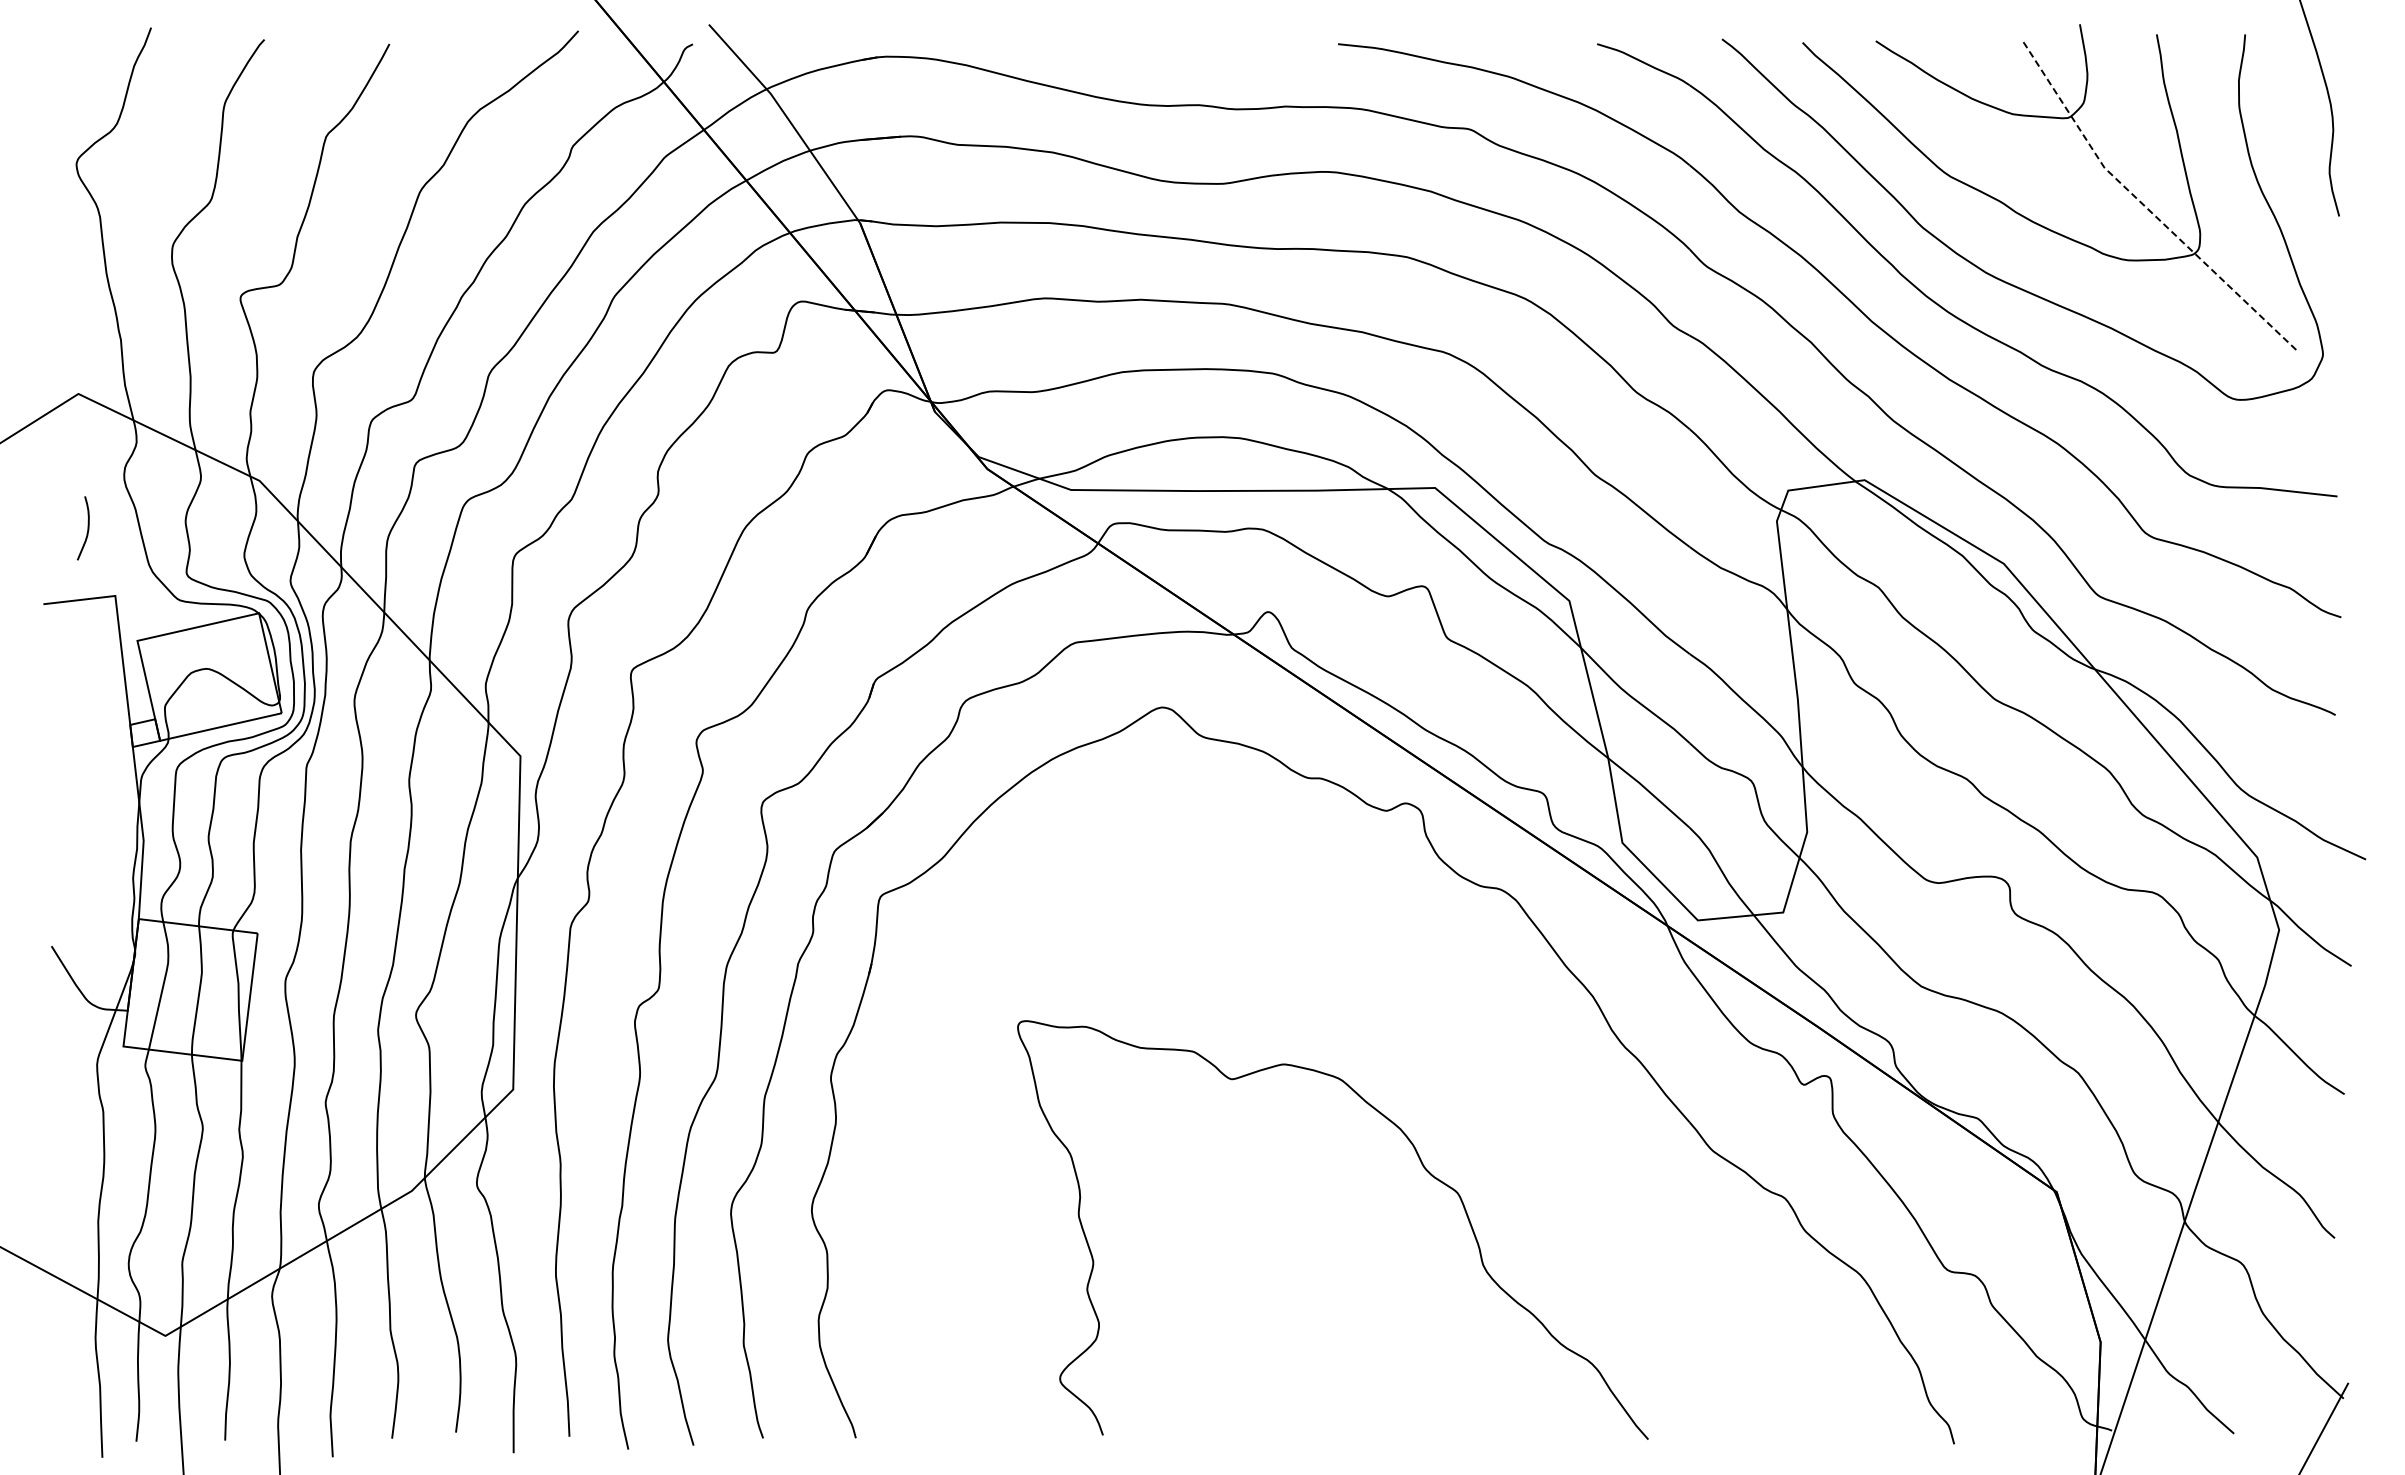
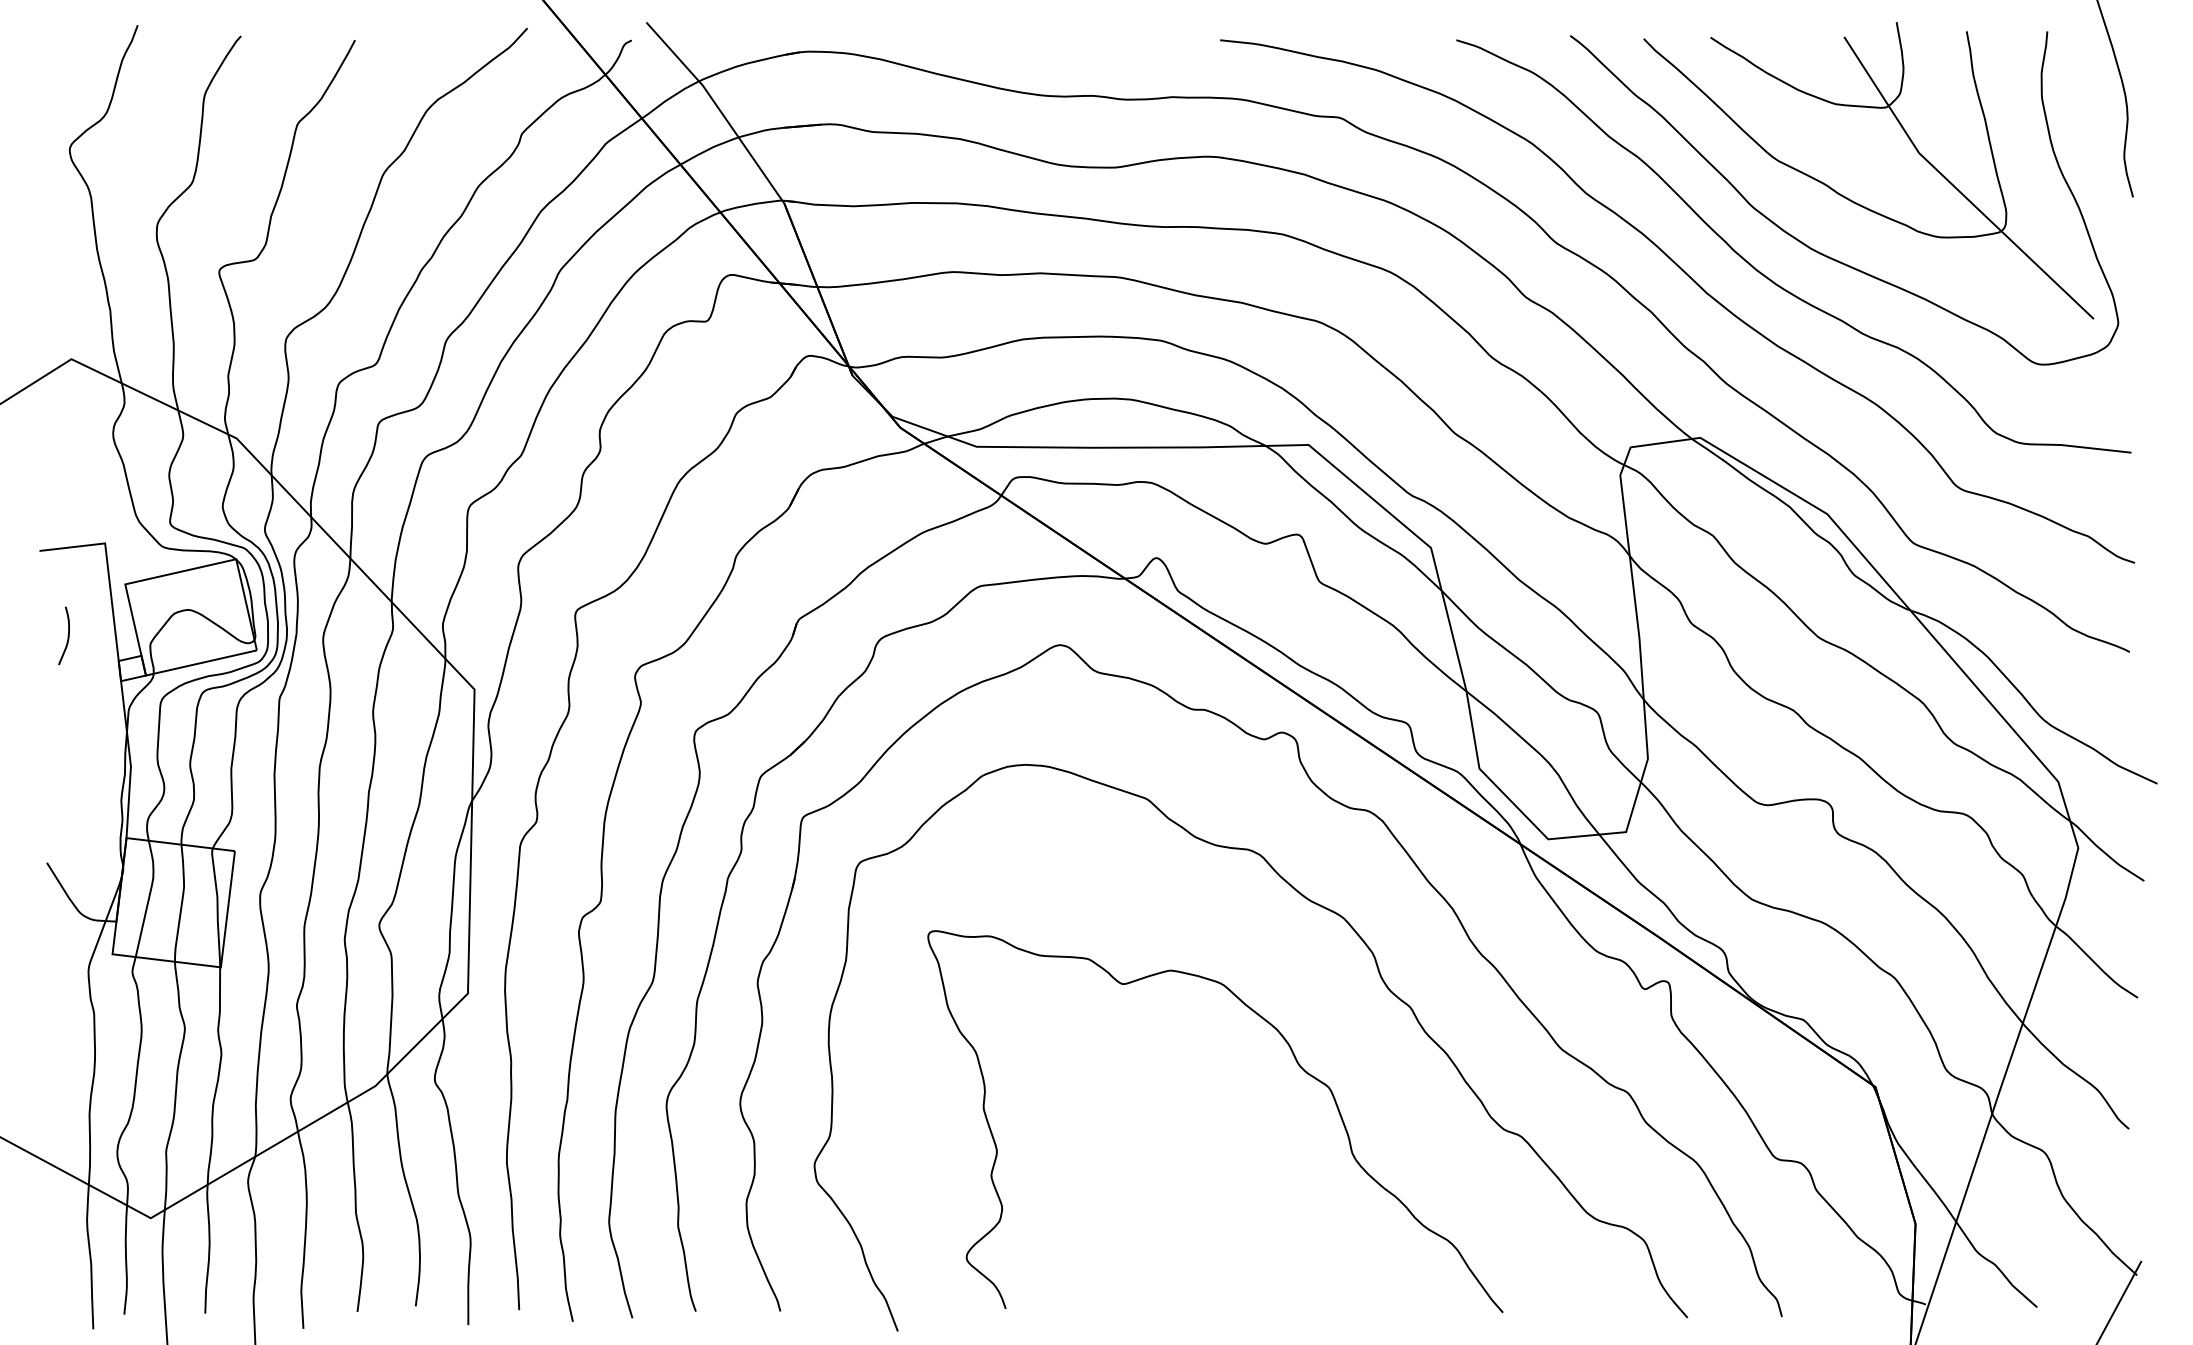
line: (2145, 206) -> (1956, 188), dashed -> solid
curve: (87, 528) -> (67, 636), moved
part: (1515, 1075) -> (1381, 980), added

